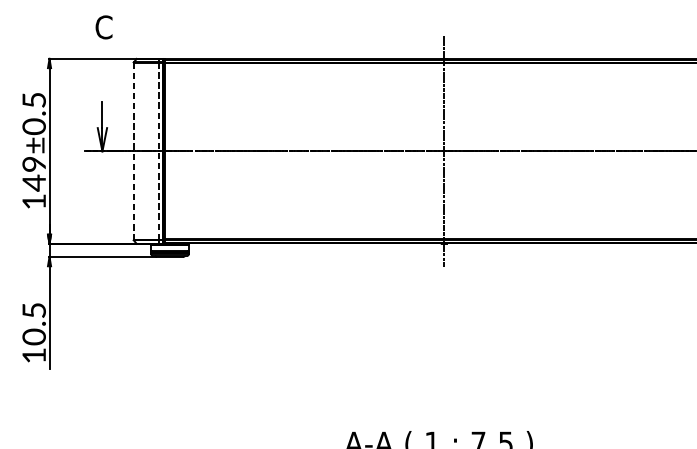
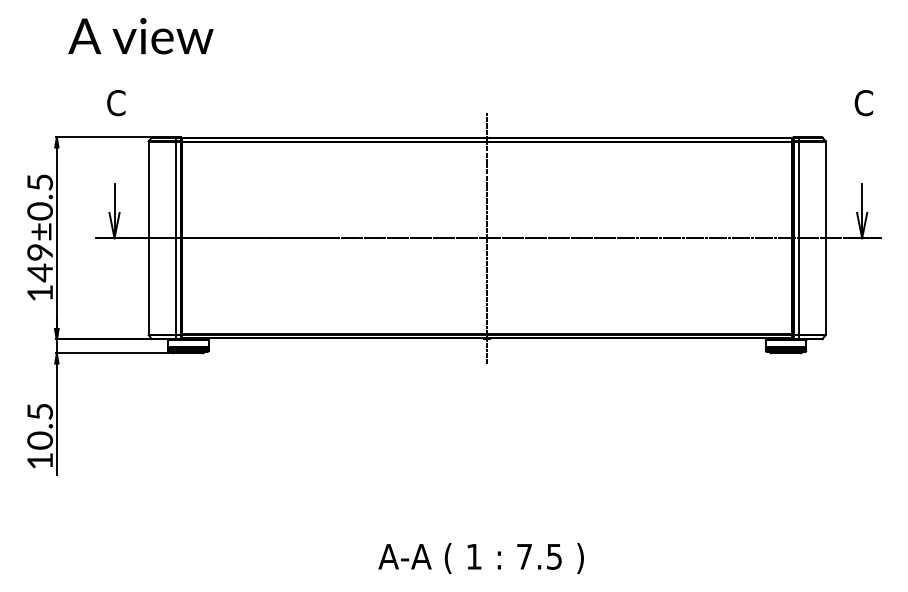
line: (133, 151) -> (148, 238), dashed -> solid
line: (158, 151) -> (175, 238), dashed -> solid

